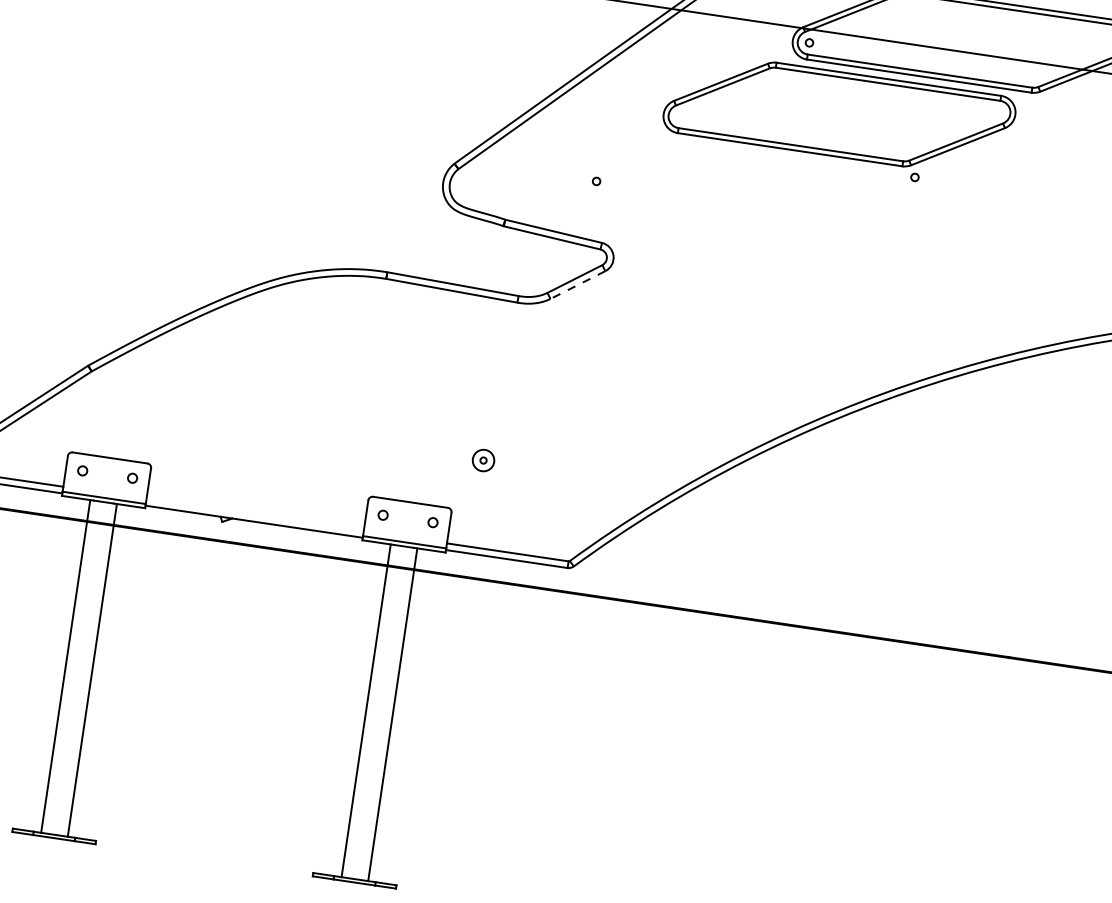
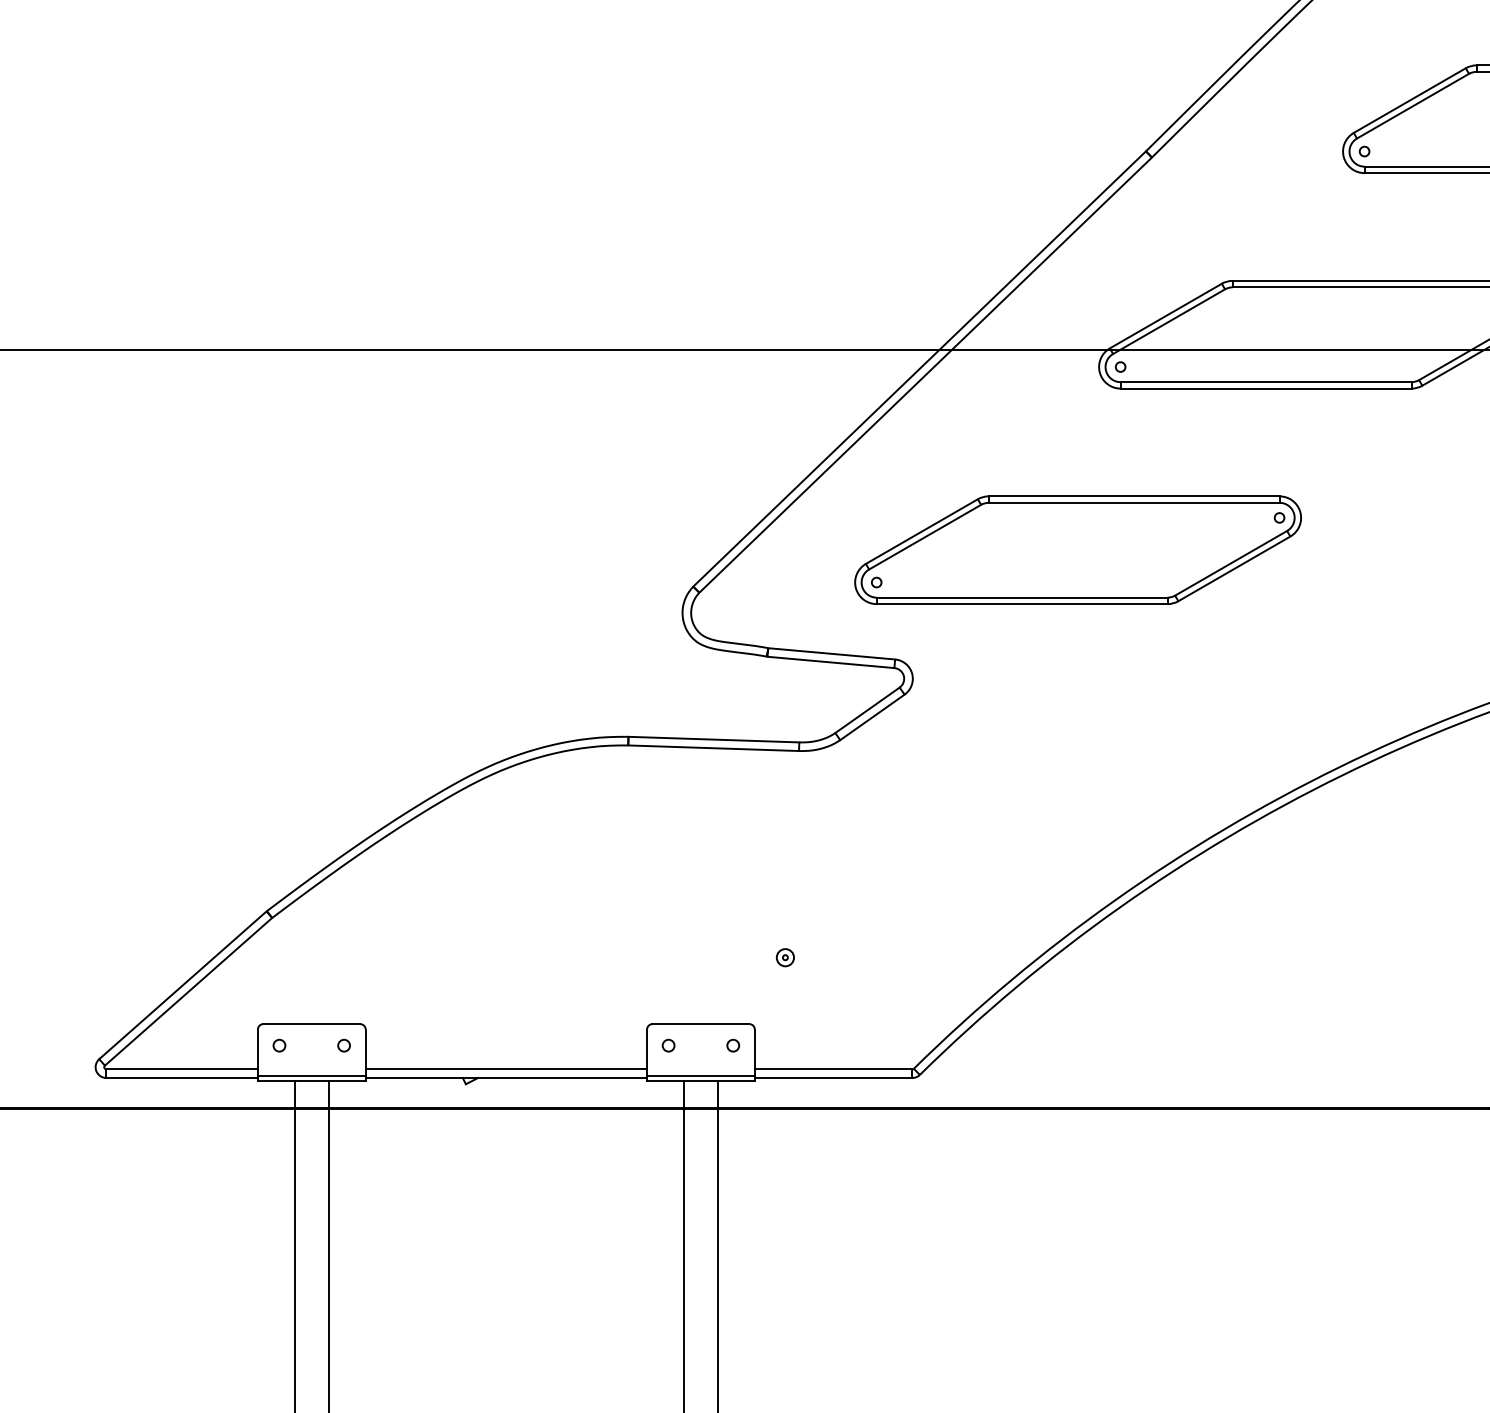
part: (839, 113) -> (1077, 549), moved
line: (577, 285) -> (872, 717), dashed -> solid
part: (482, 460) -> (784, 957), size x0.62
line: (255, 515) -> (506, 1069), added

